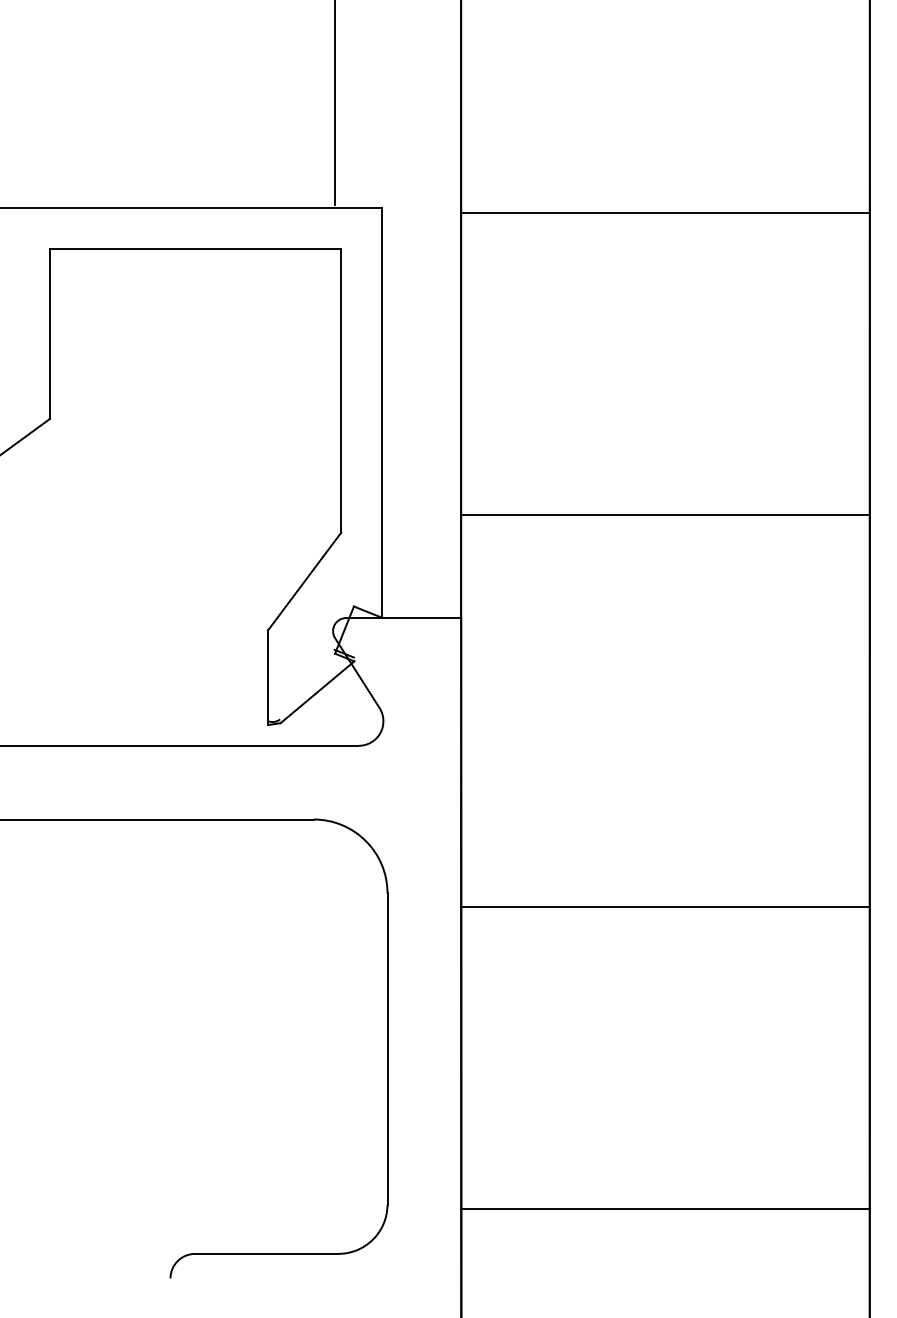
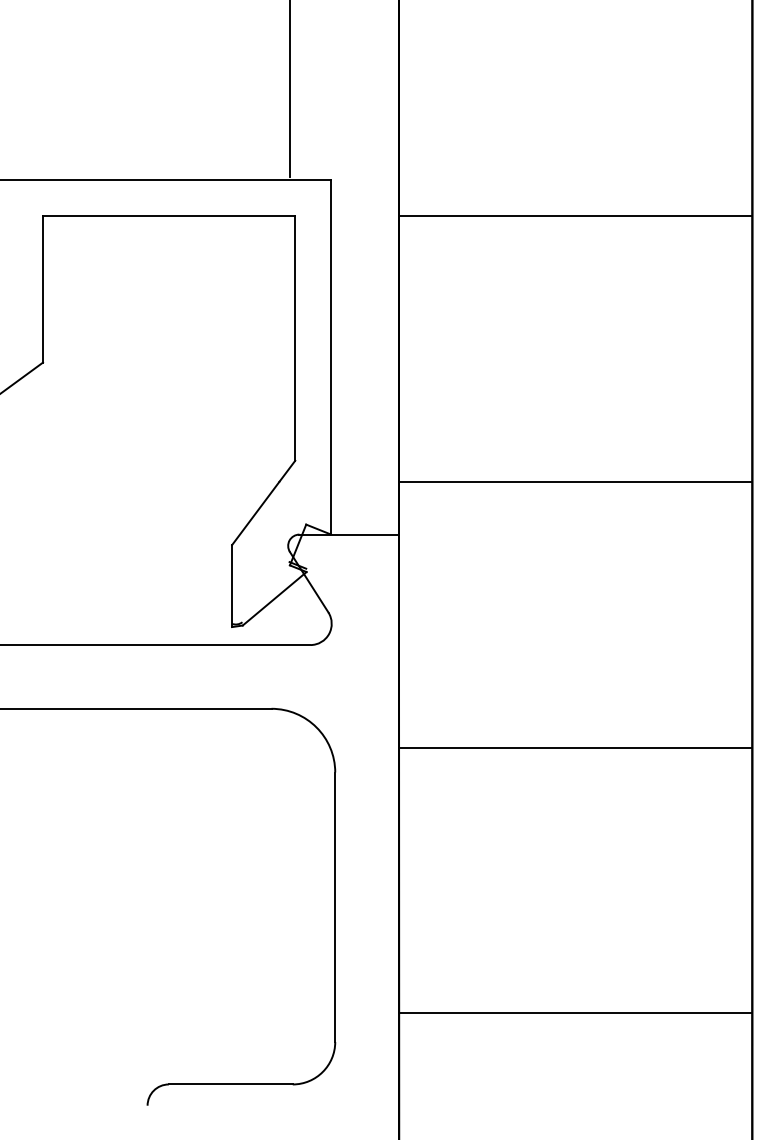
line: (665, 213) -> (575, 216), moved
line: (665, 515) -> (575, 482), moved
line: (665, 907) -> (575, 747), moved
line: (665, 1209) -> (575, 1013), moved

